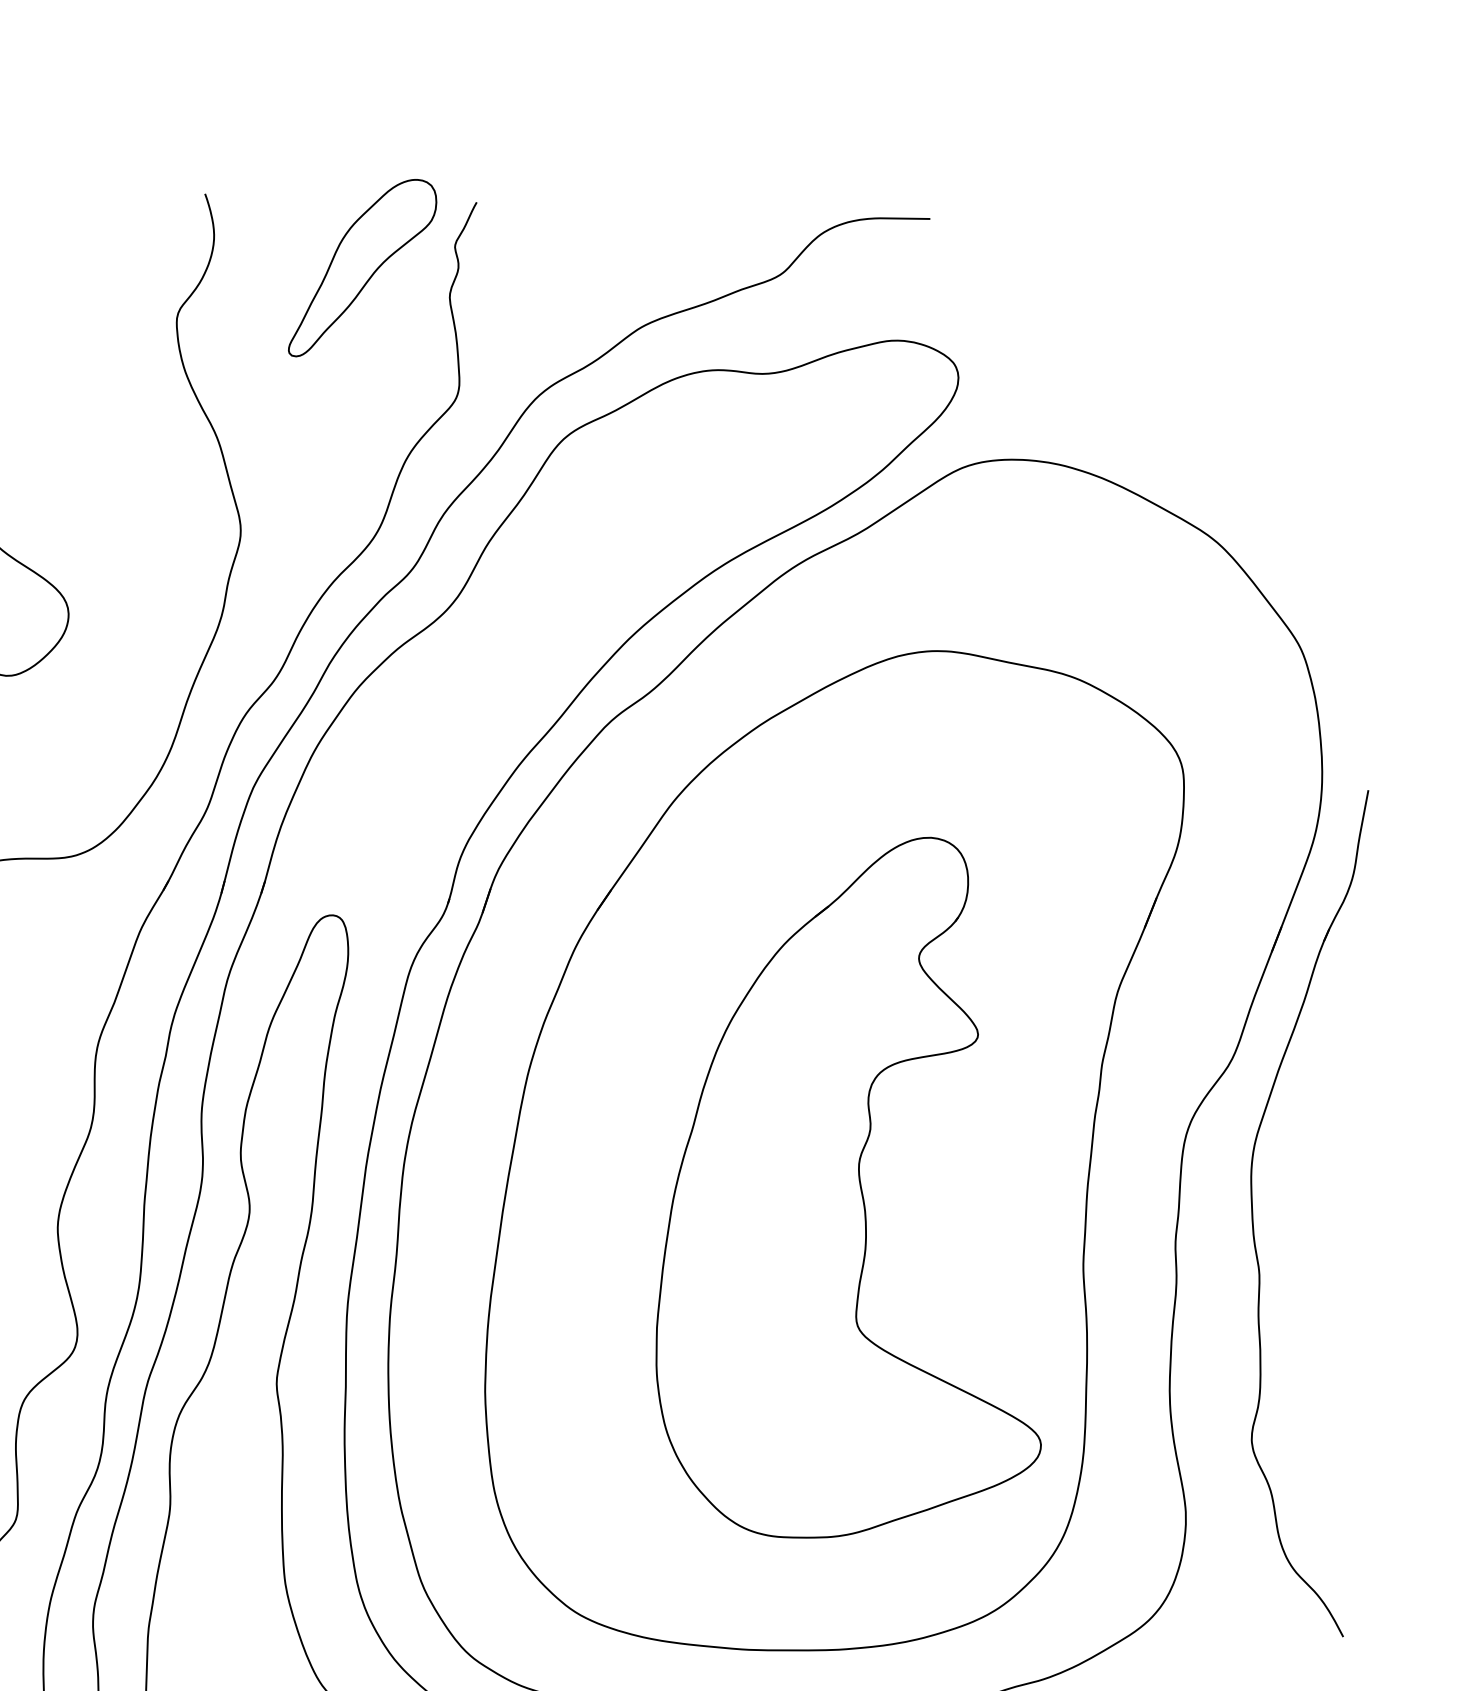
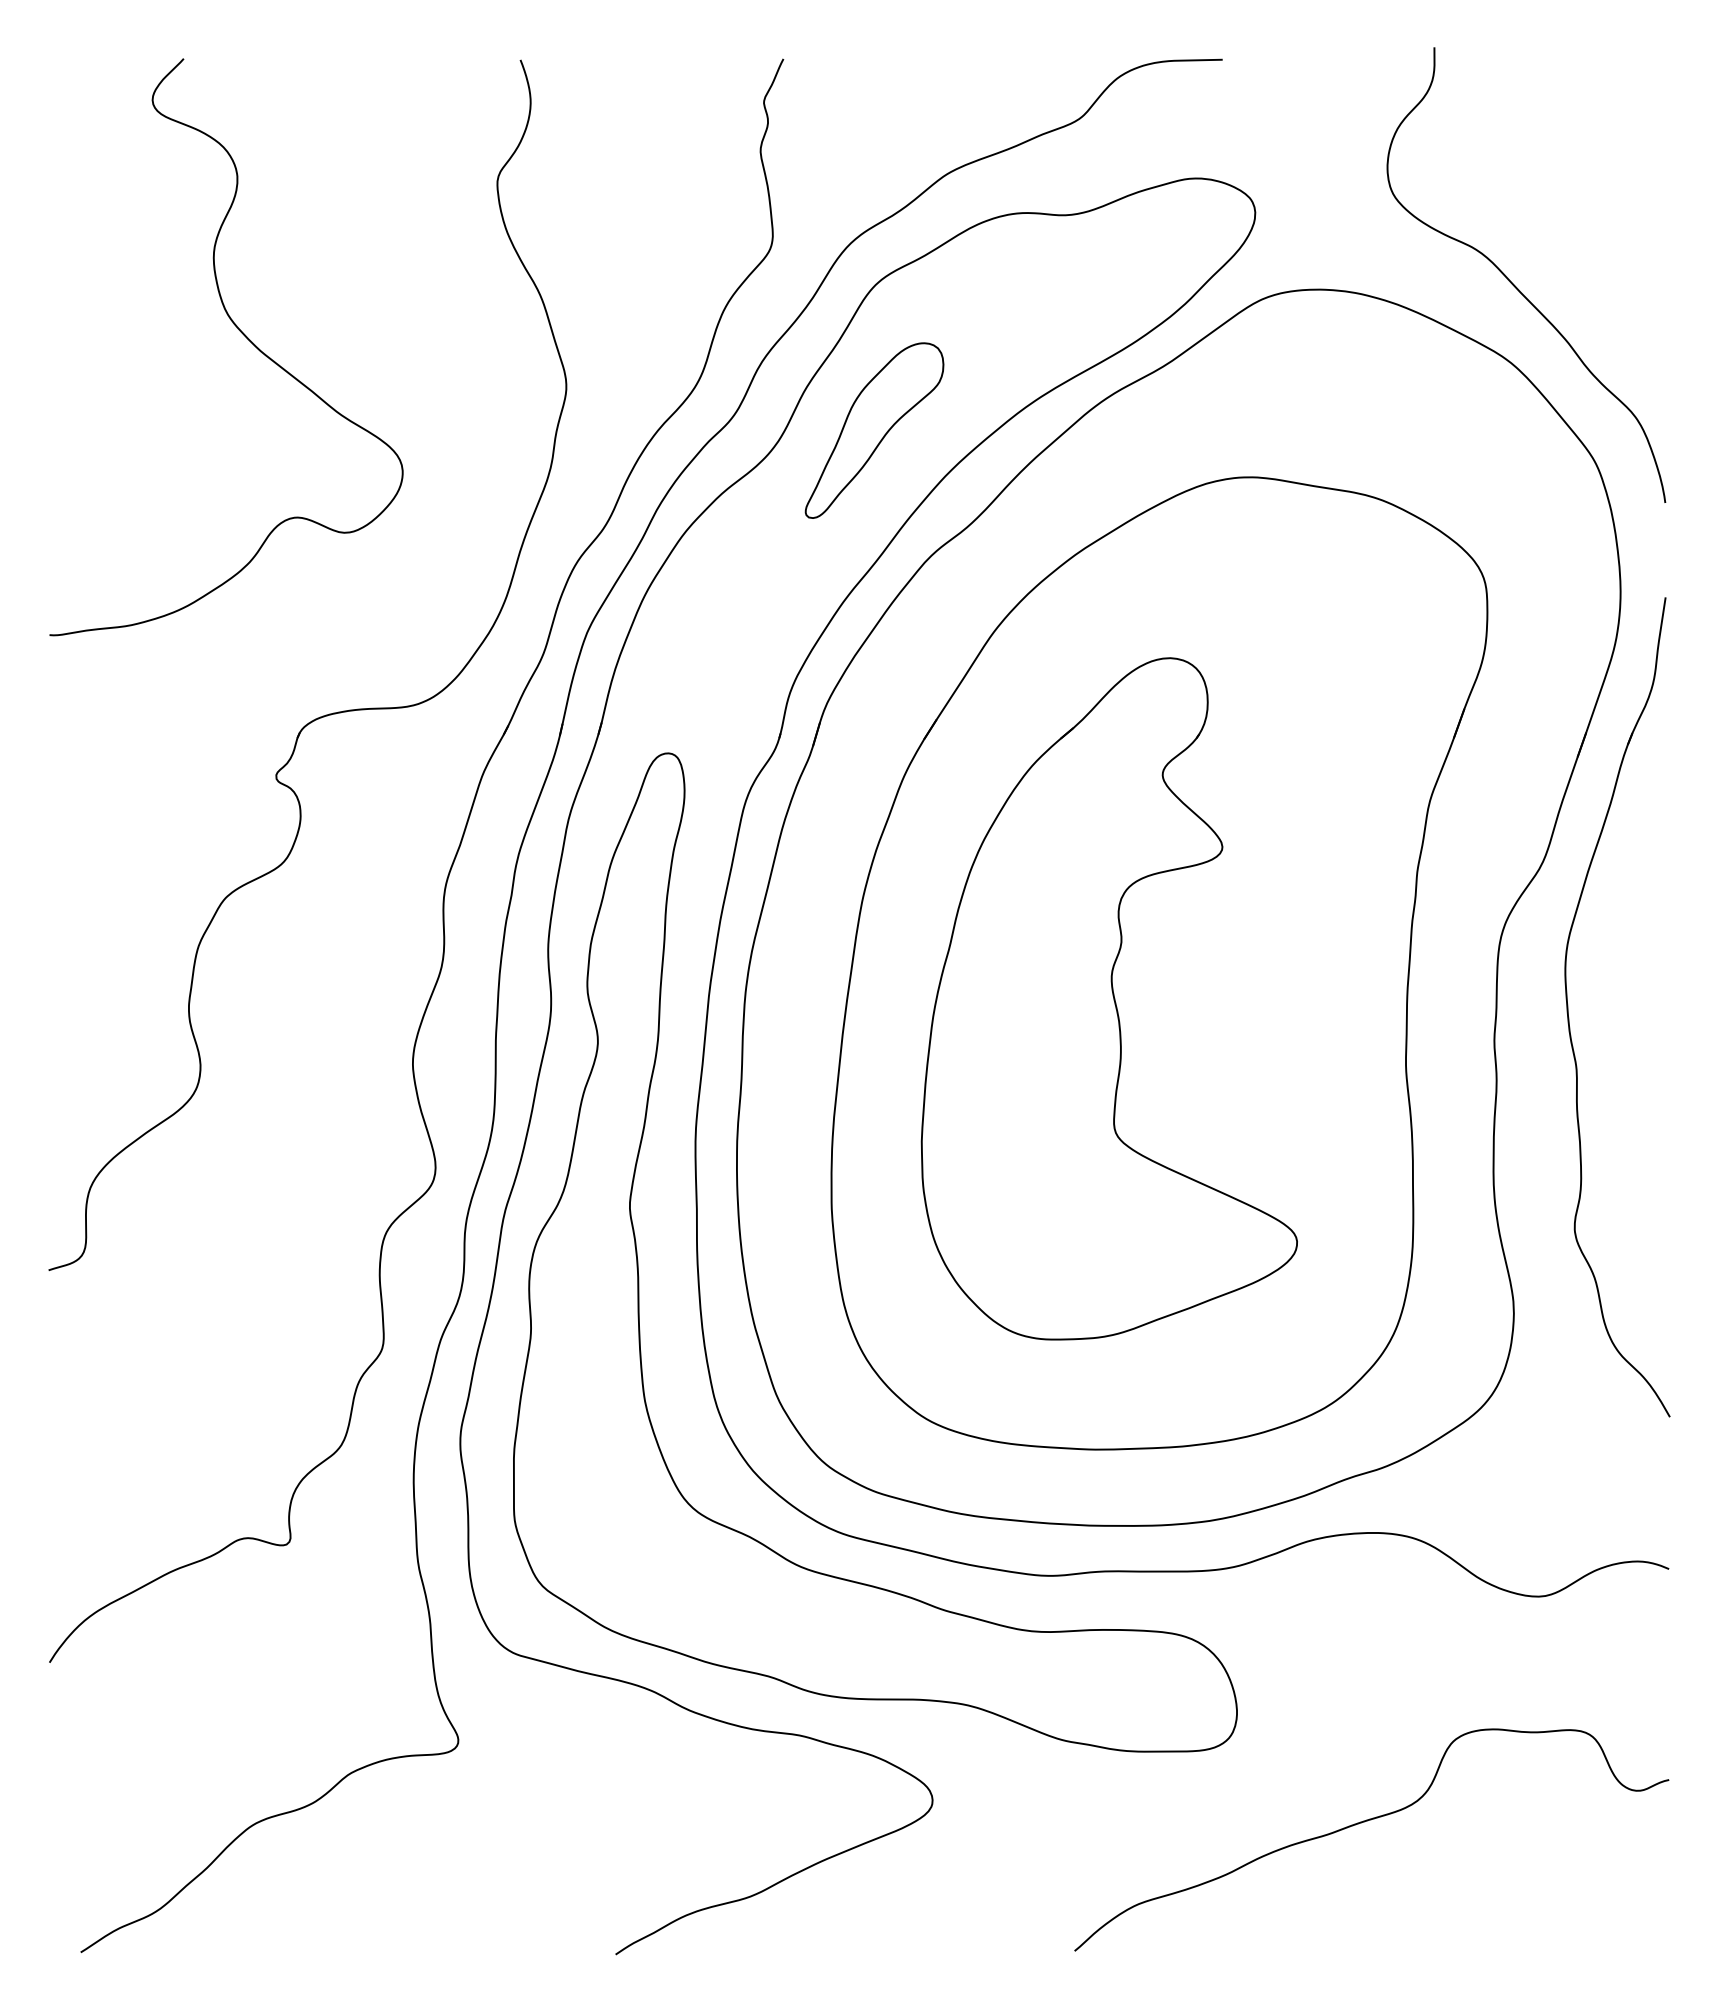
part: (362, 268) -> (874, 430), moved
curve: (1224, 462) -> (1515, 285), added
part: (854, 1187) -> (1108, 998), moved

